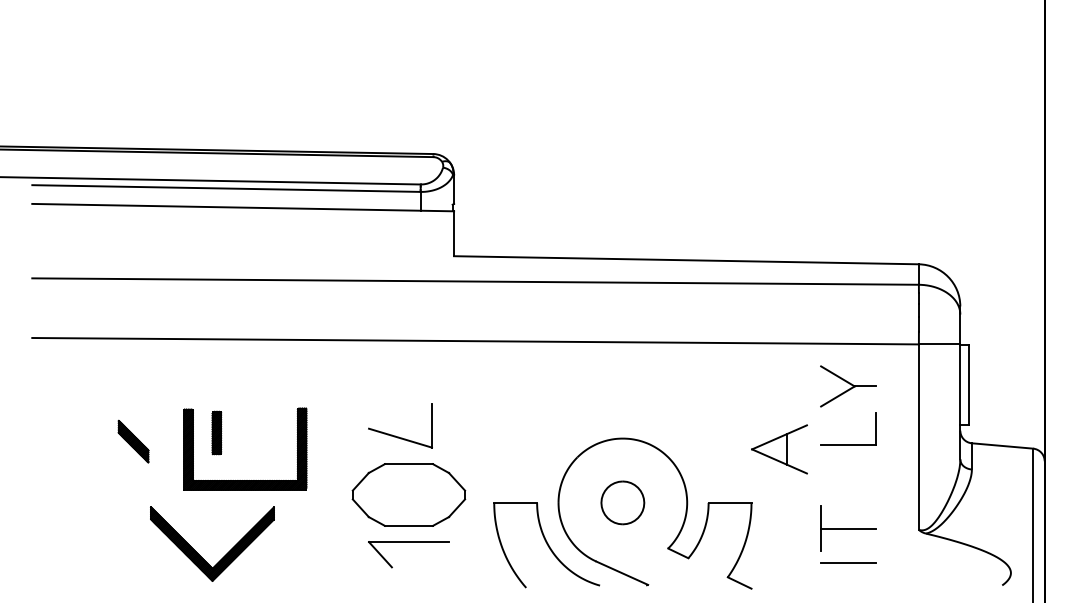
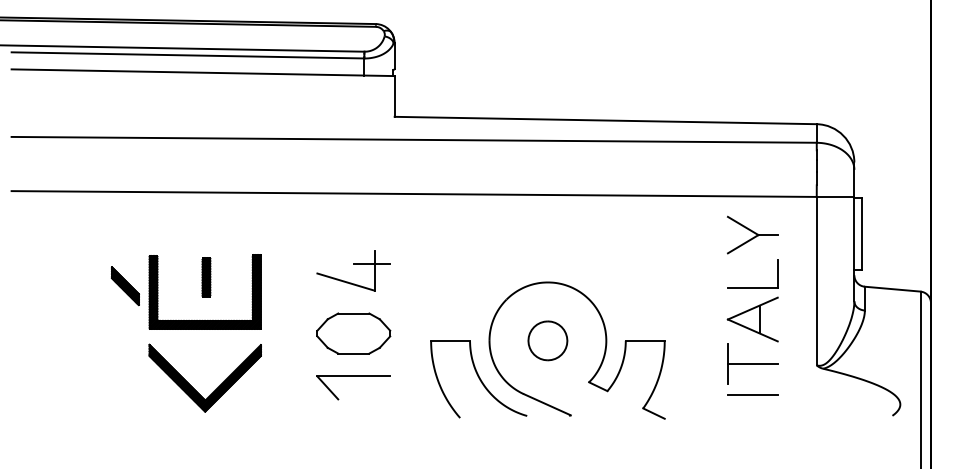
line: (429, 418) -> (372, 264), added
part: (216, 432) -> (206, 276), moved
part: (133, 441) -> (125, 286), moved
part: (779, 449) -> (752, 319), moved
part: (409, 494) -> (354, 333), size x0.71
part: (200, 555) -> (194, 388), moved

